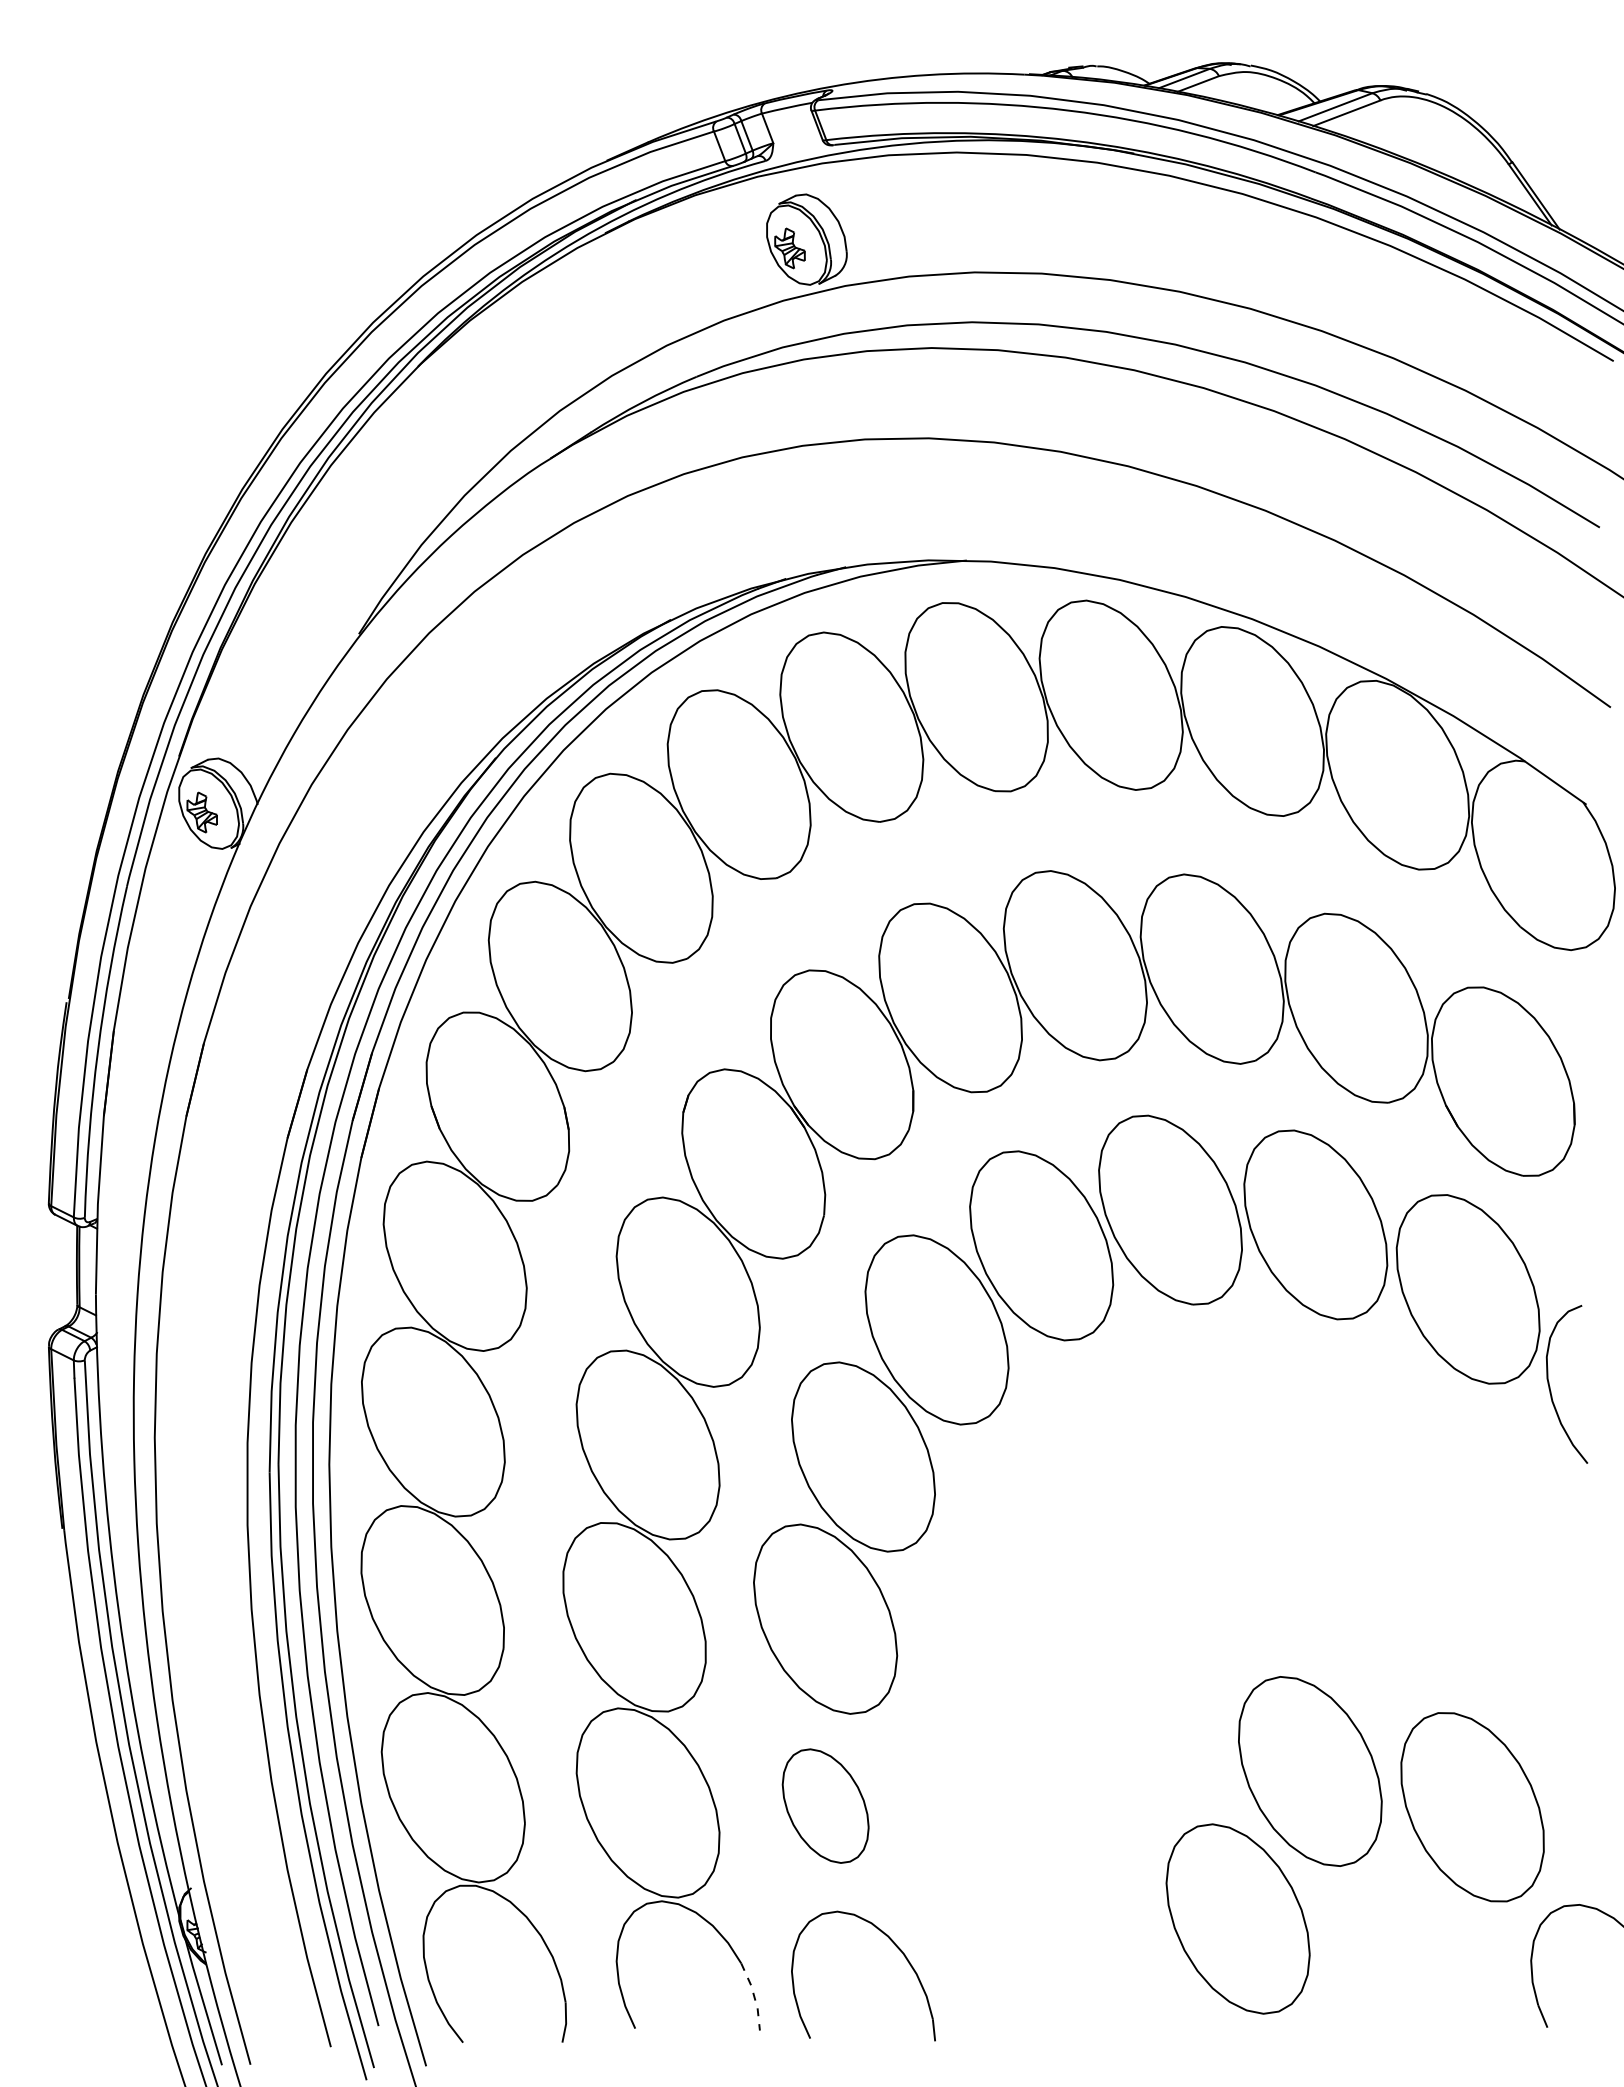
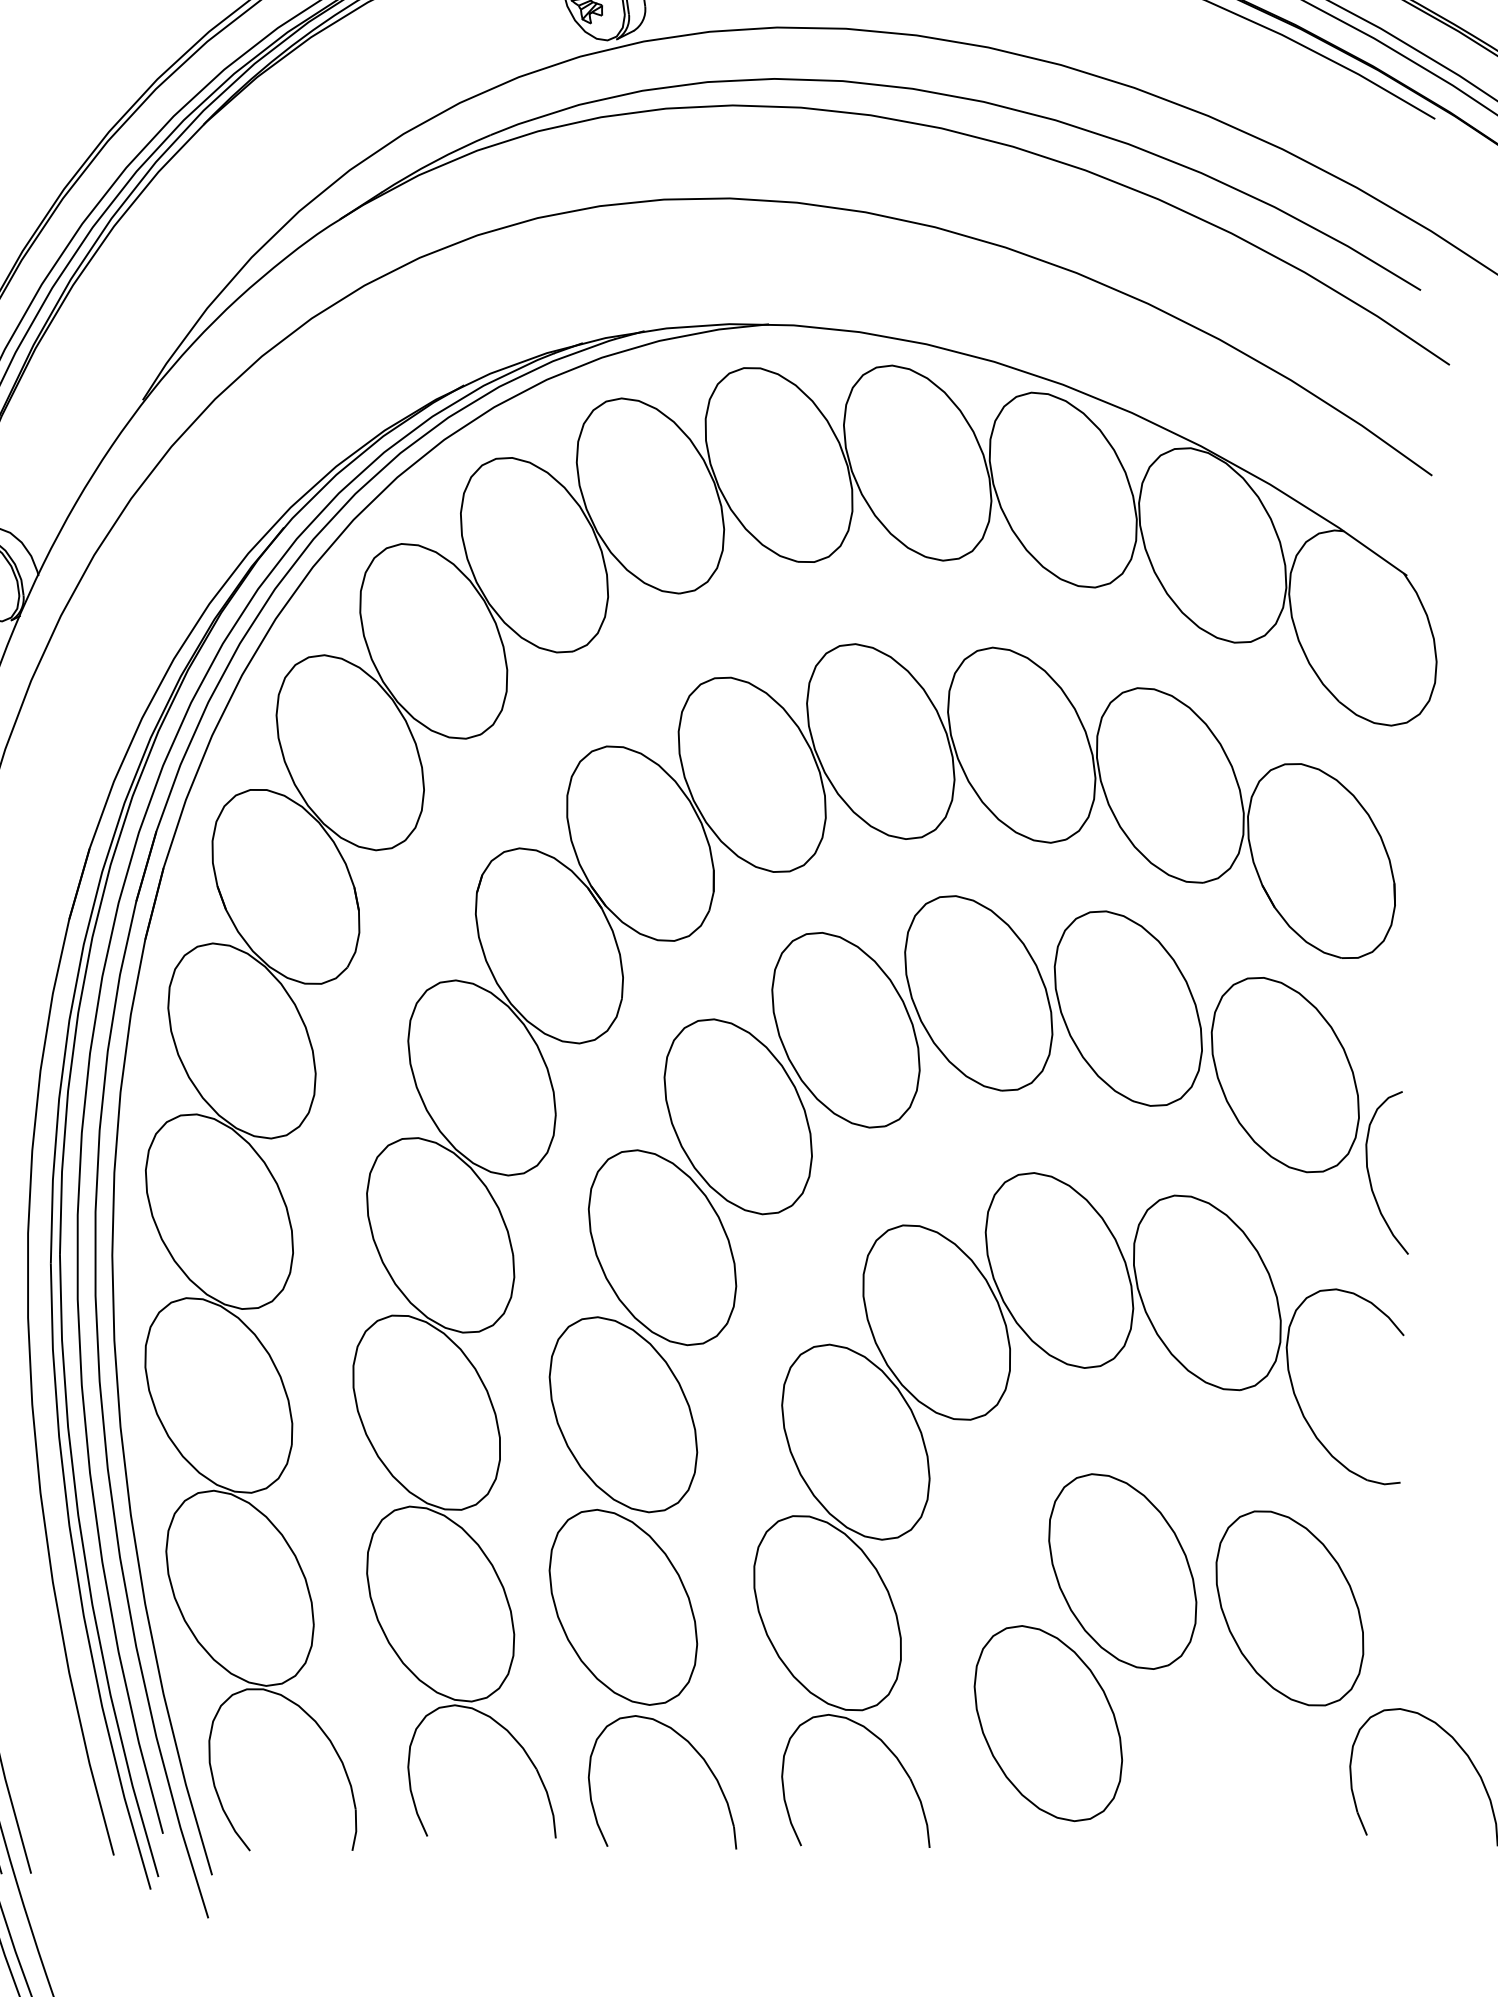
part: (1184, 1614) -> (993, 1409), added
part: (825, 1805) -> (623, 1606), size x1.67
line: (754, 1996) -> (550, 1803), dashed -> solid

